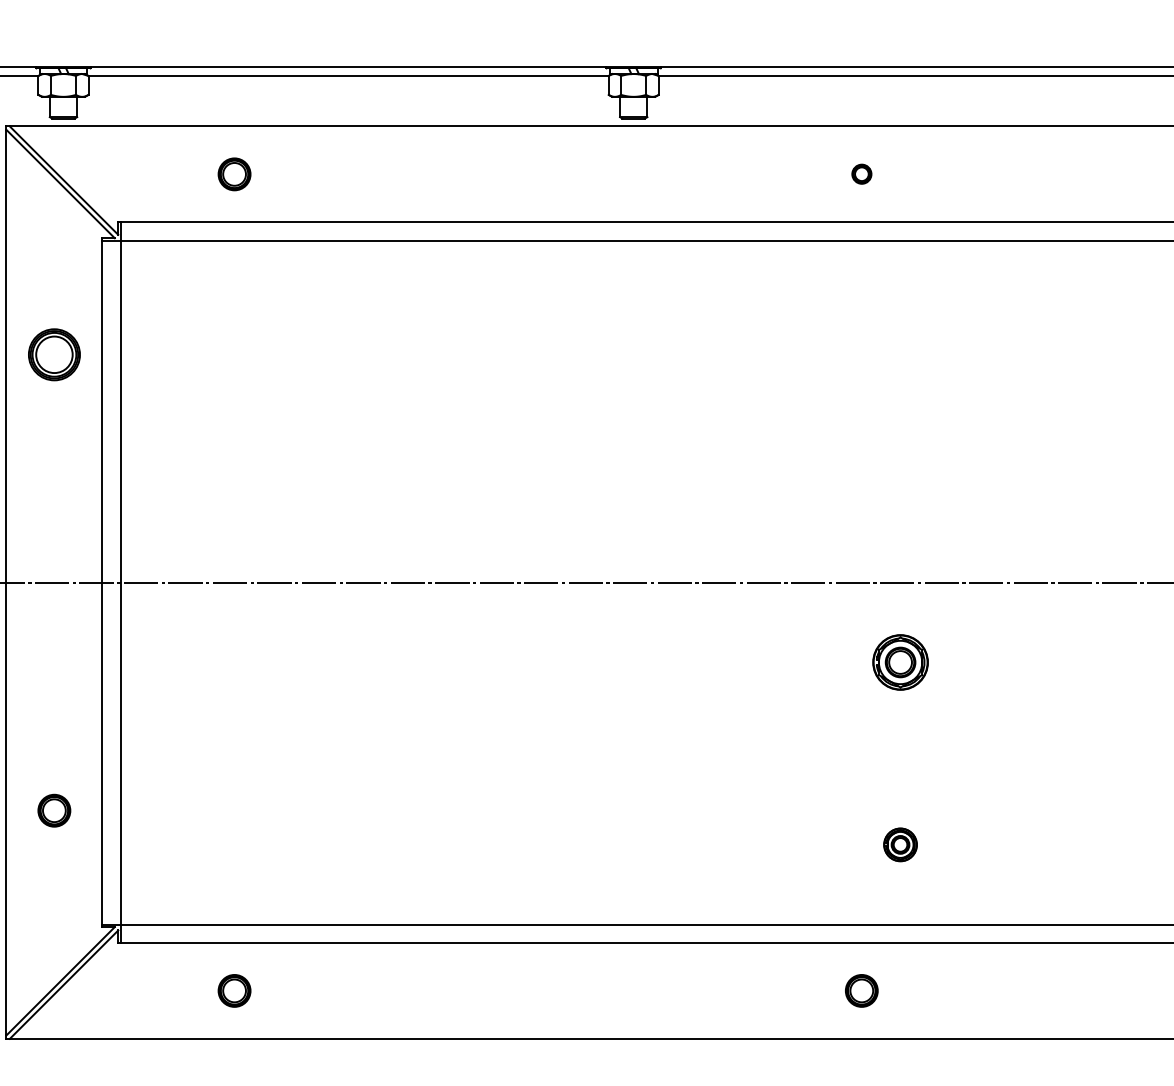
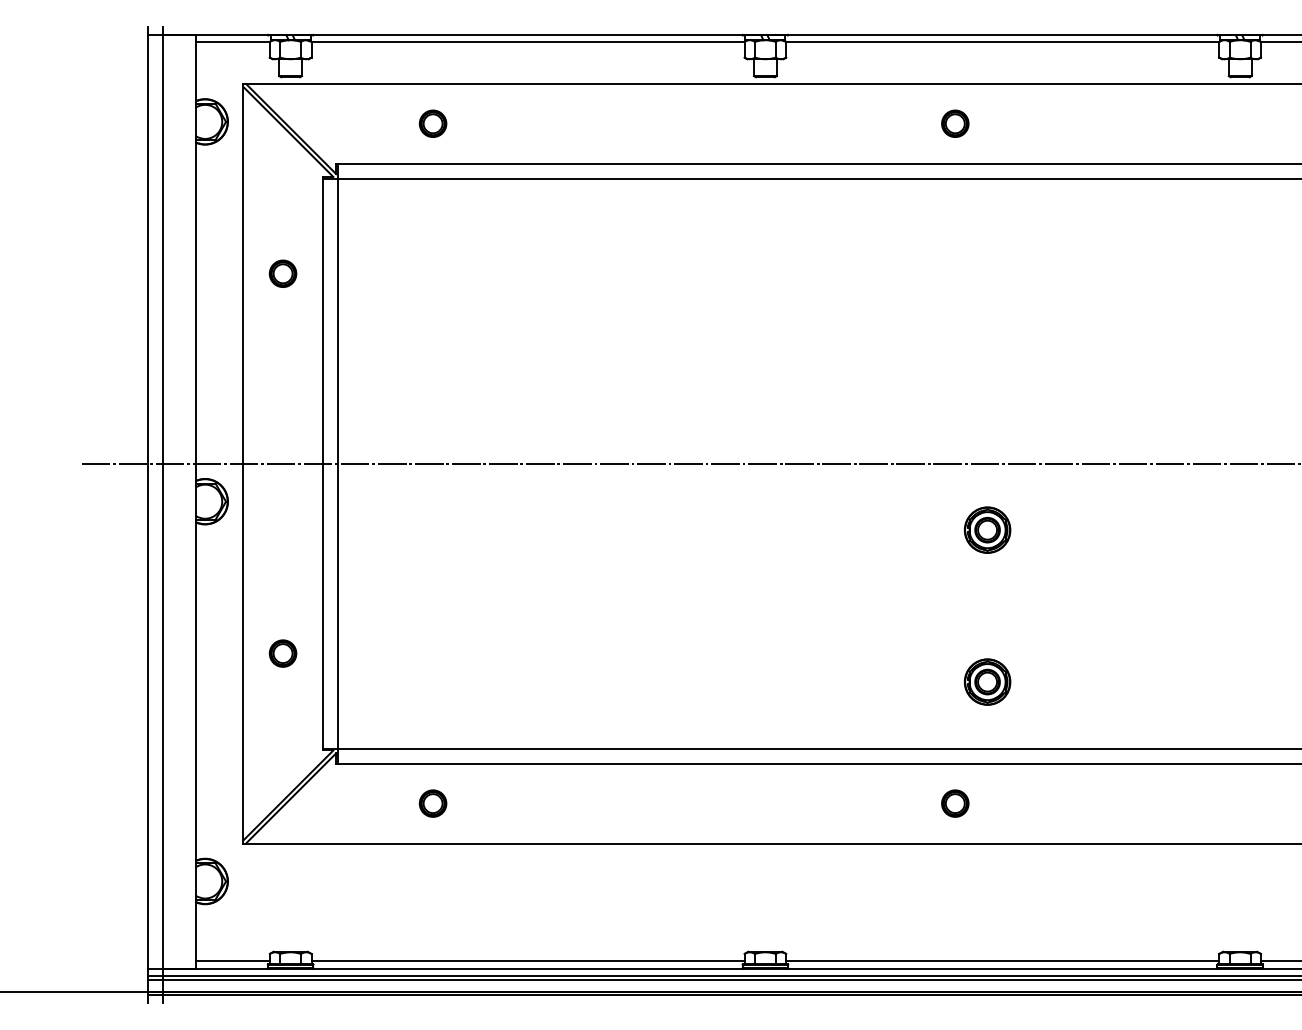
part: (862, 174) -> (955, 123), size x1.67
part: (53, 354) -> (282, 273), size x0.62
part: (900, 844) -> (987, 681), size x1.67

